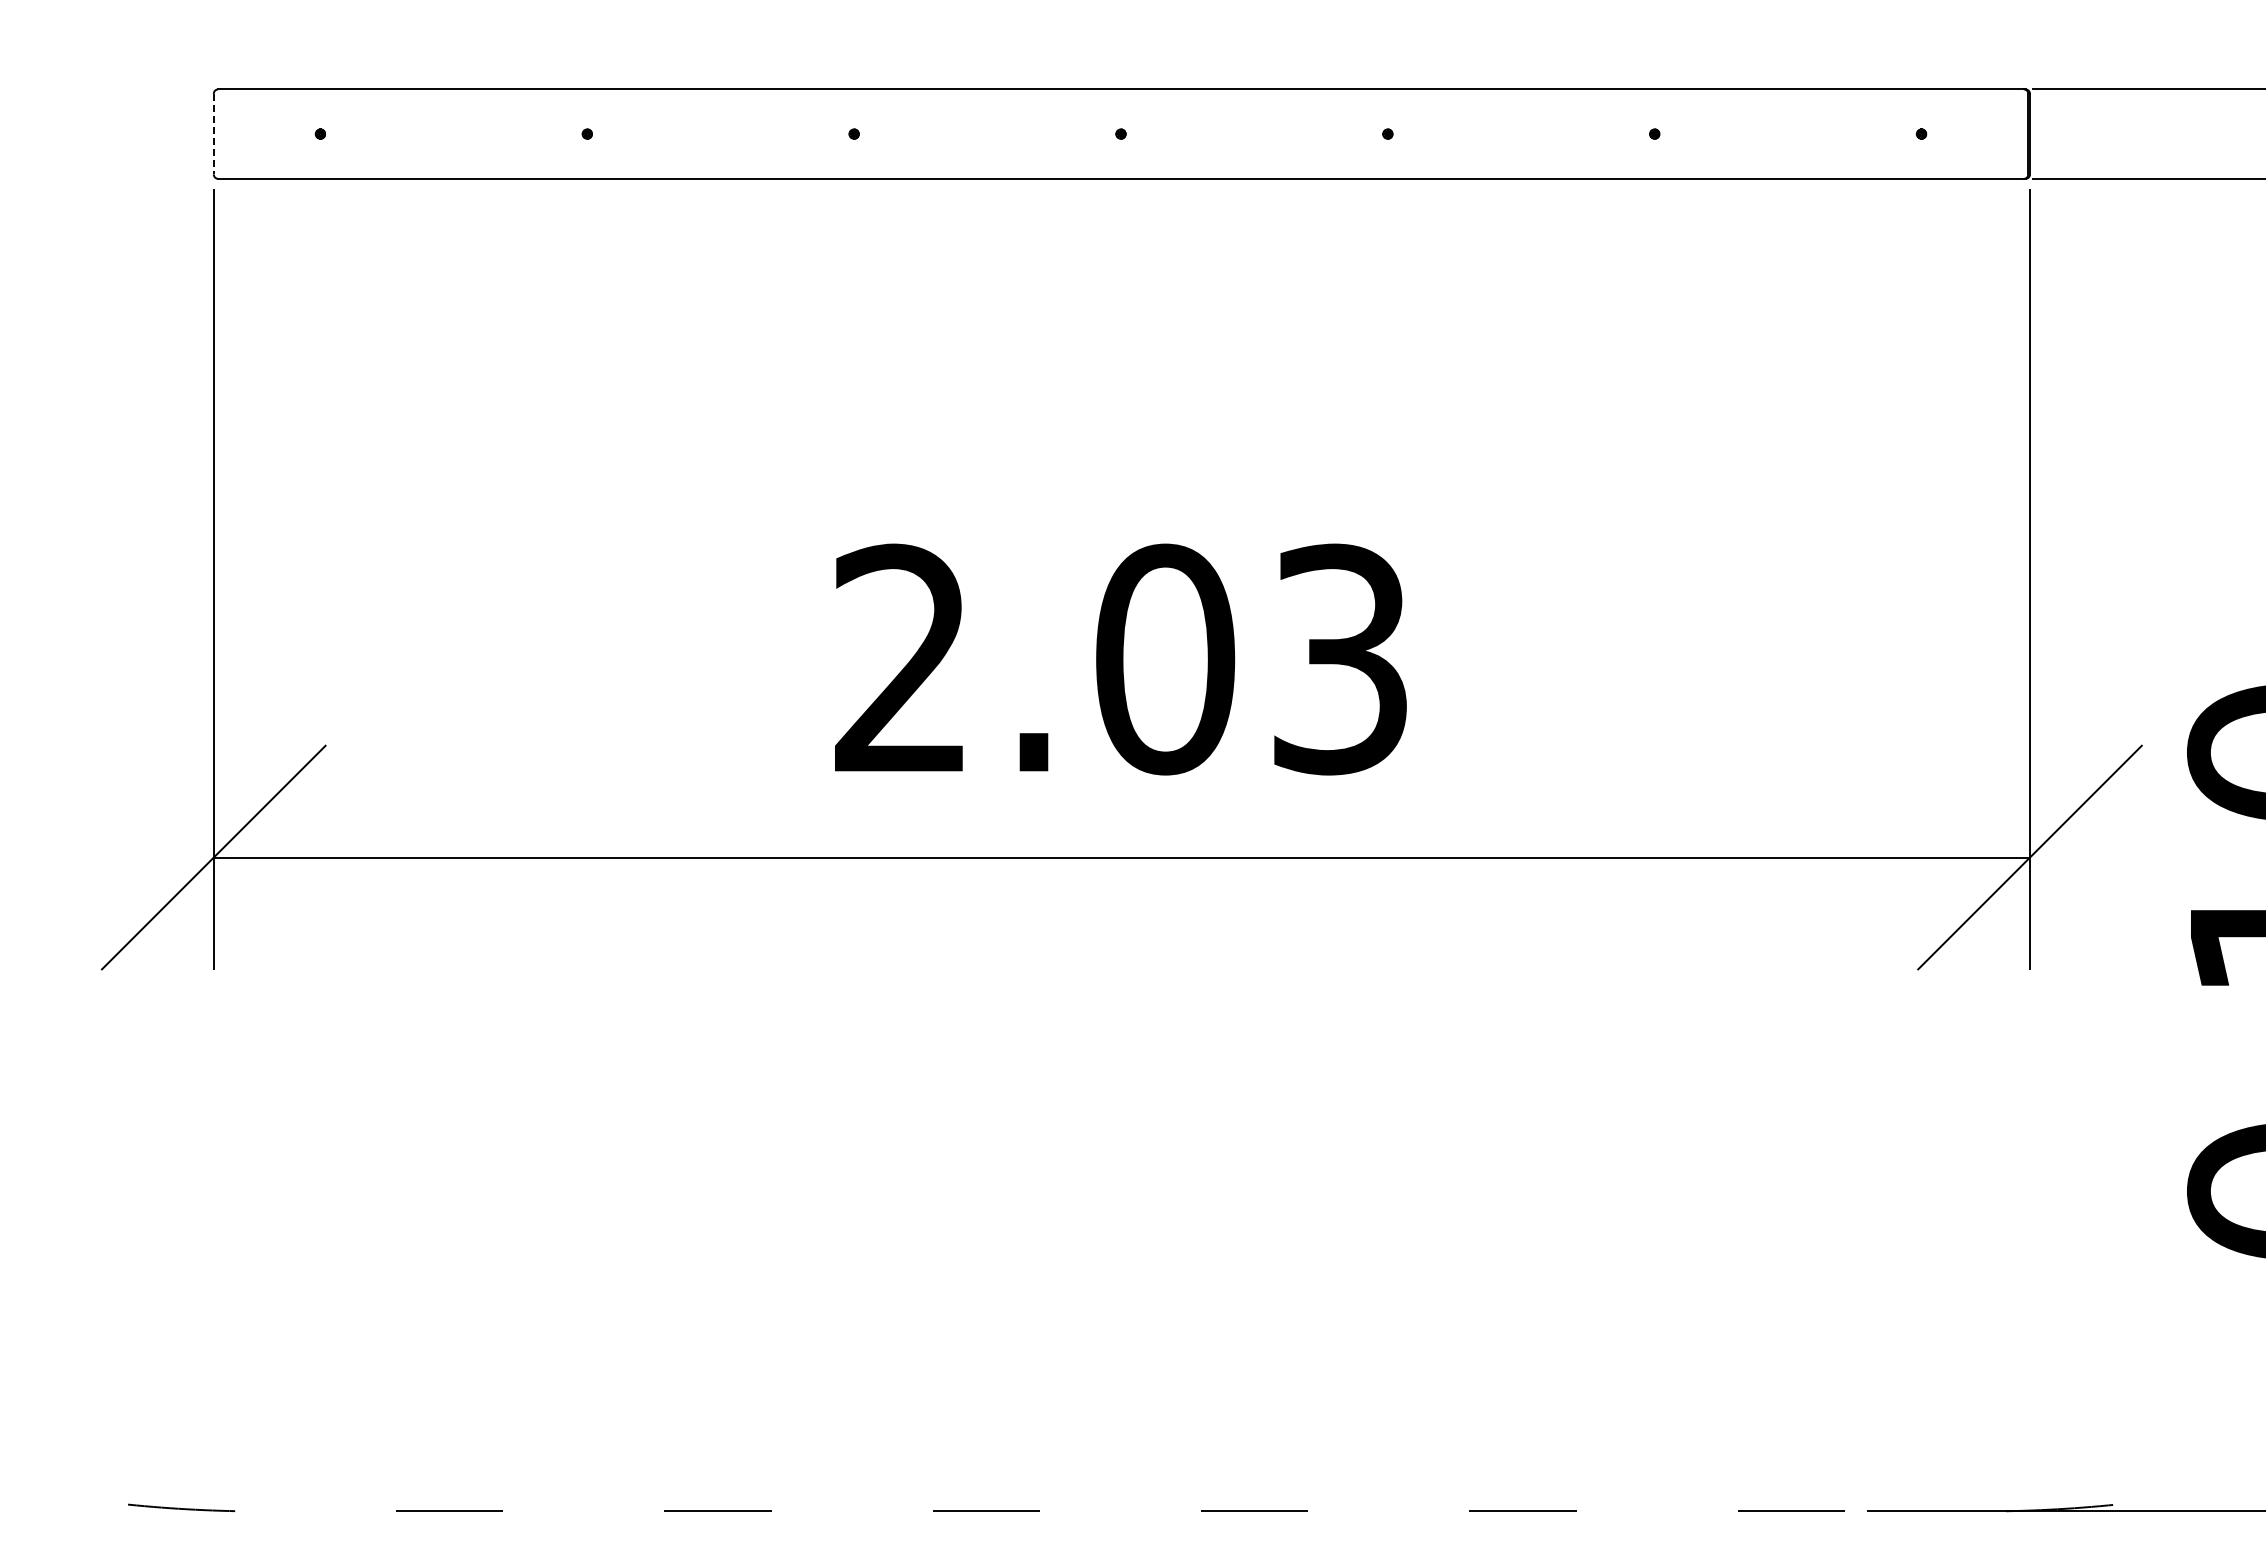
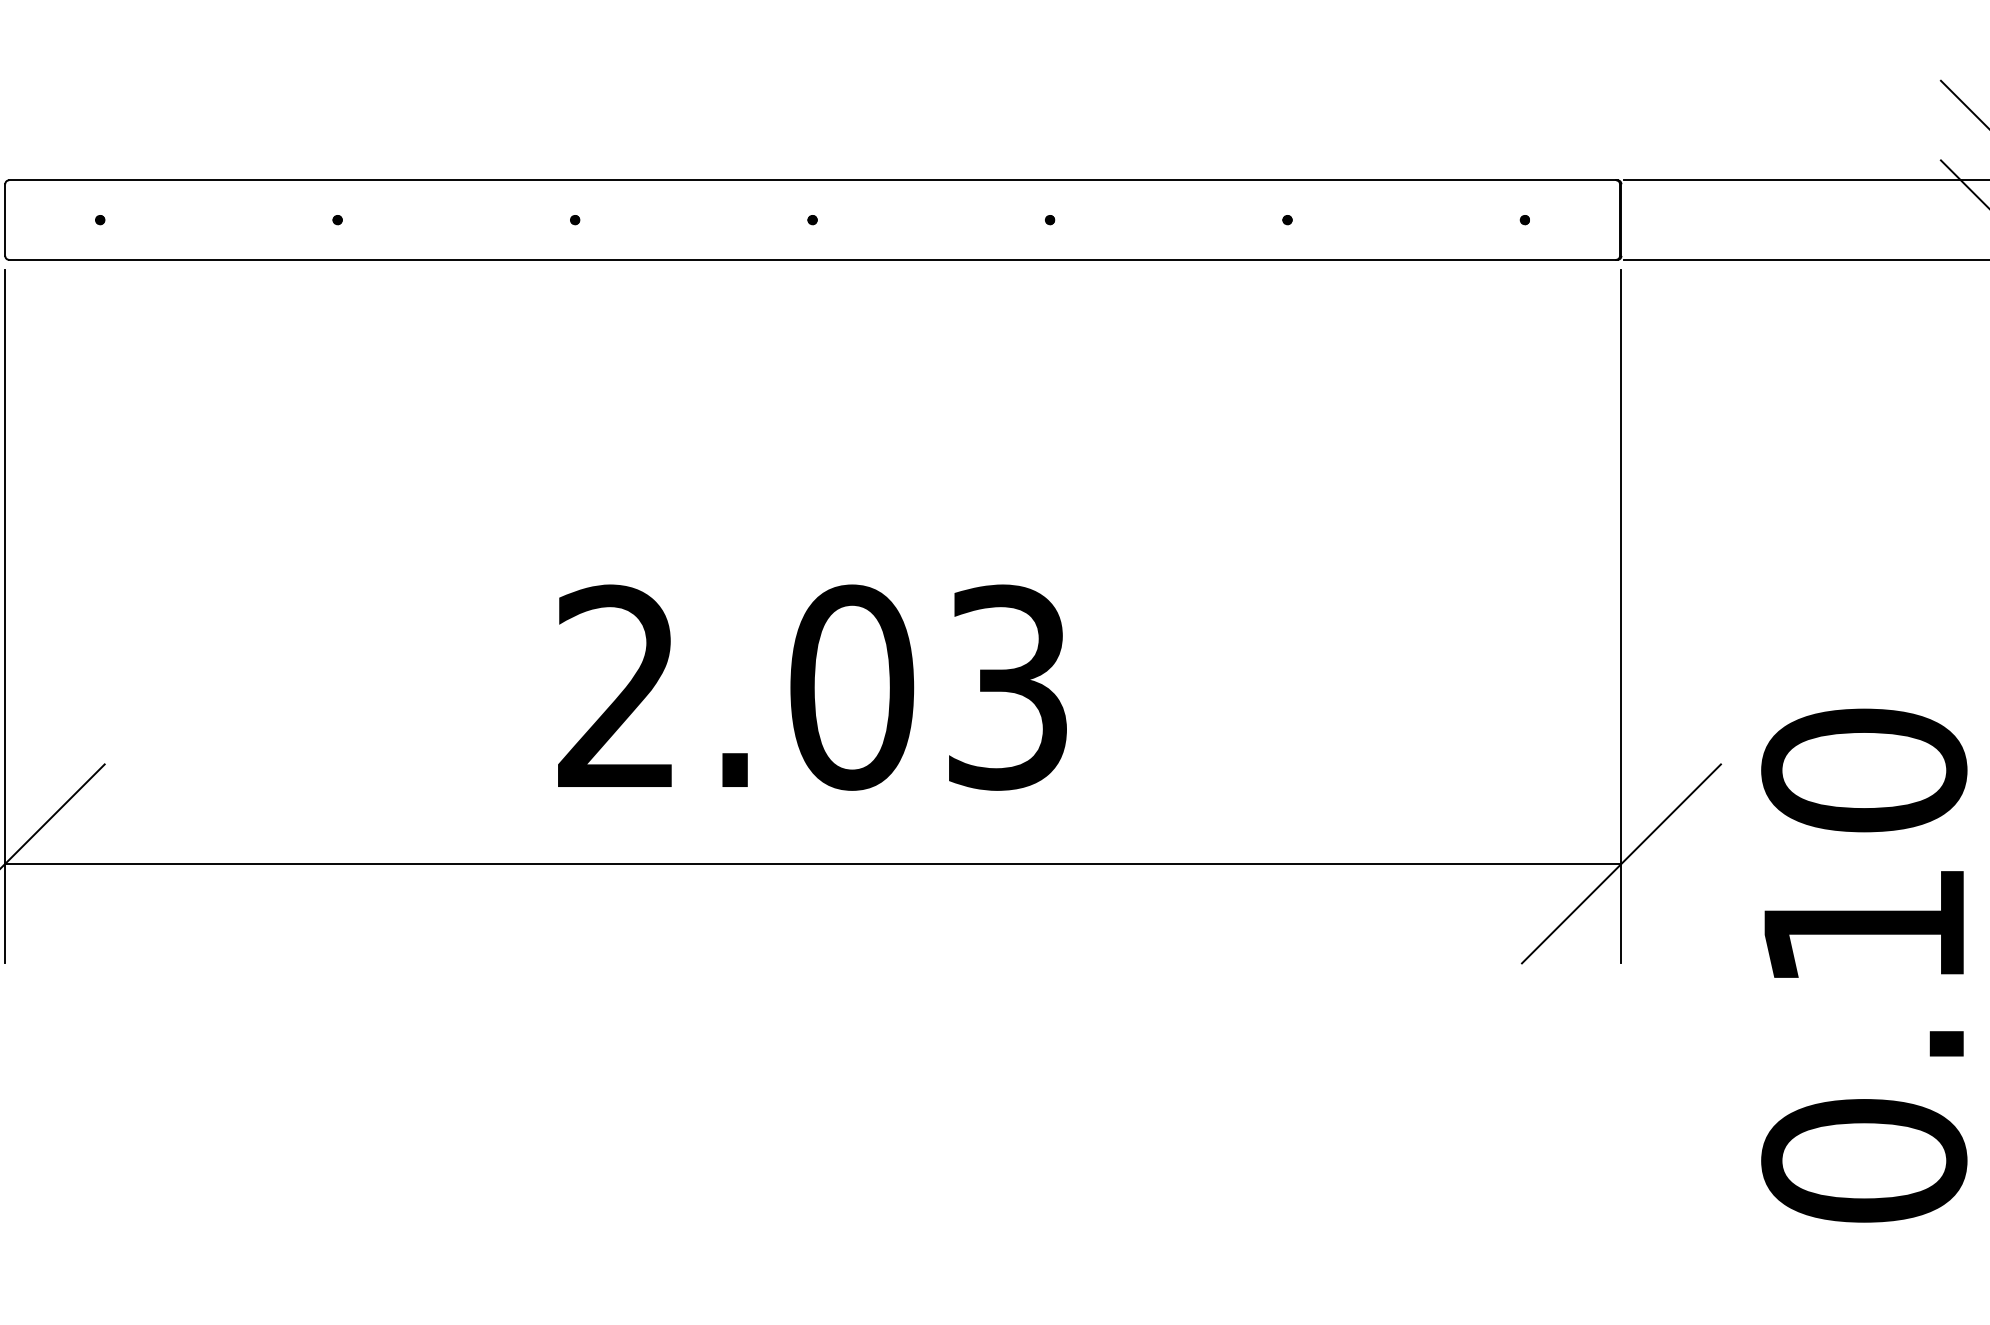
line: (213, 134) -> (4, 220), dashed -> solid

